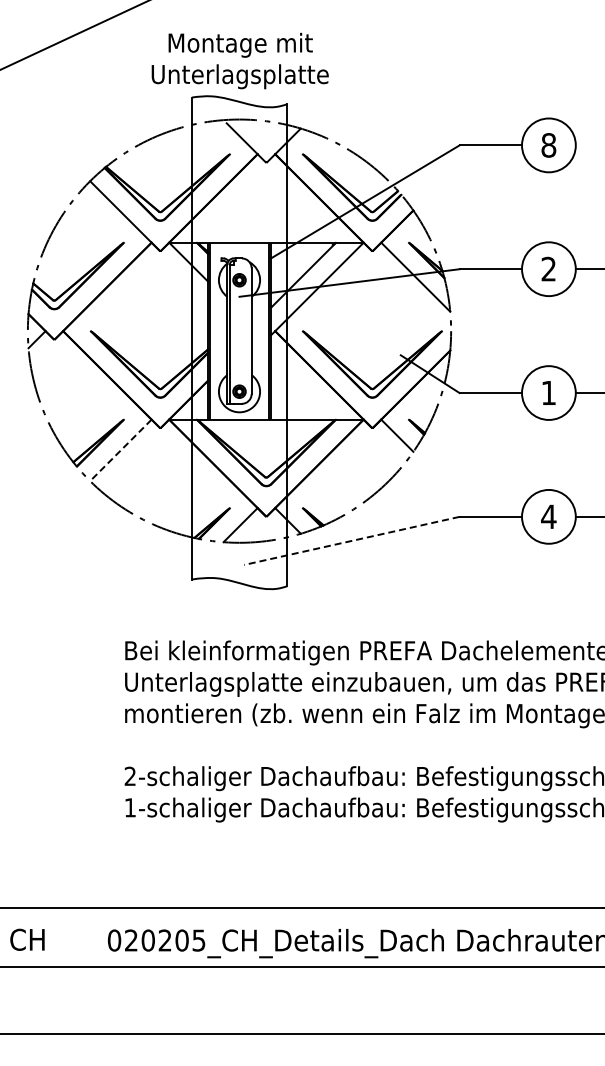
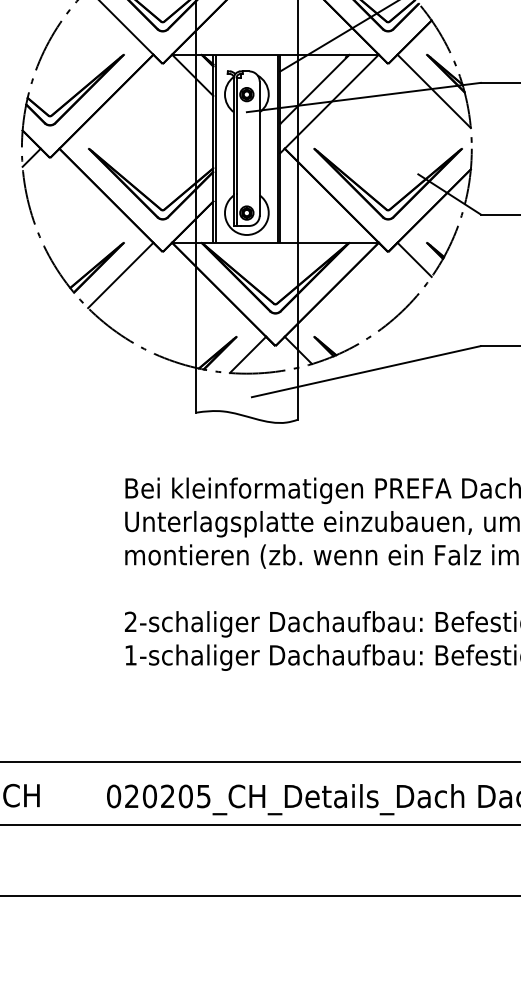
line: (120, 450) -> (120, 275), dashed -> solid
line: (351, 541) -> (365, 372), dashed -> solid

